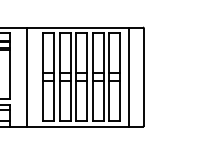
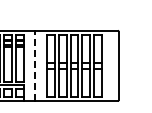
line: (26, 76) -> (35, 65), solid -> dashed
line: (129, 76) -> (108, 65), removed

